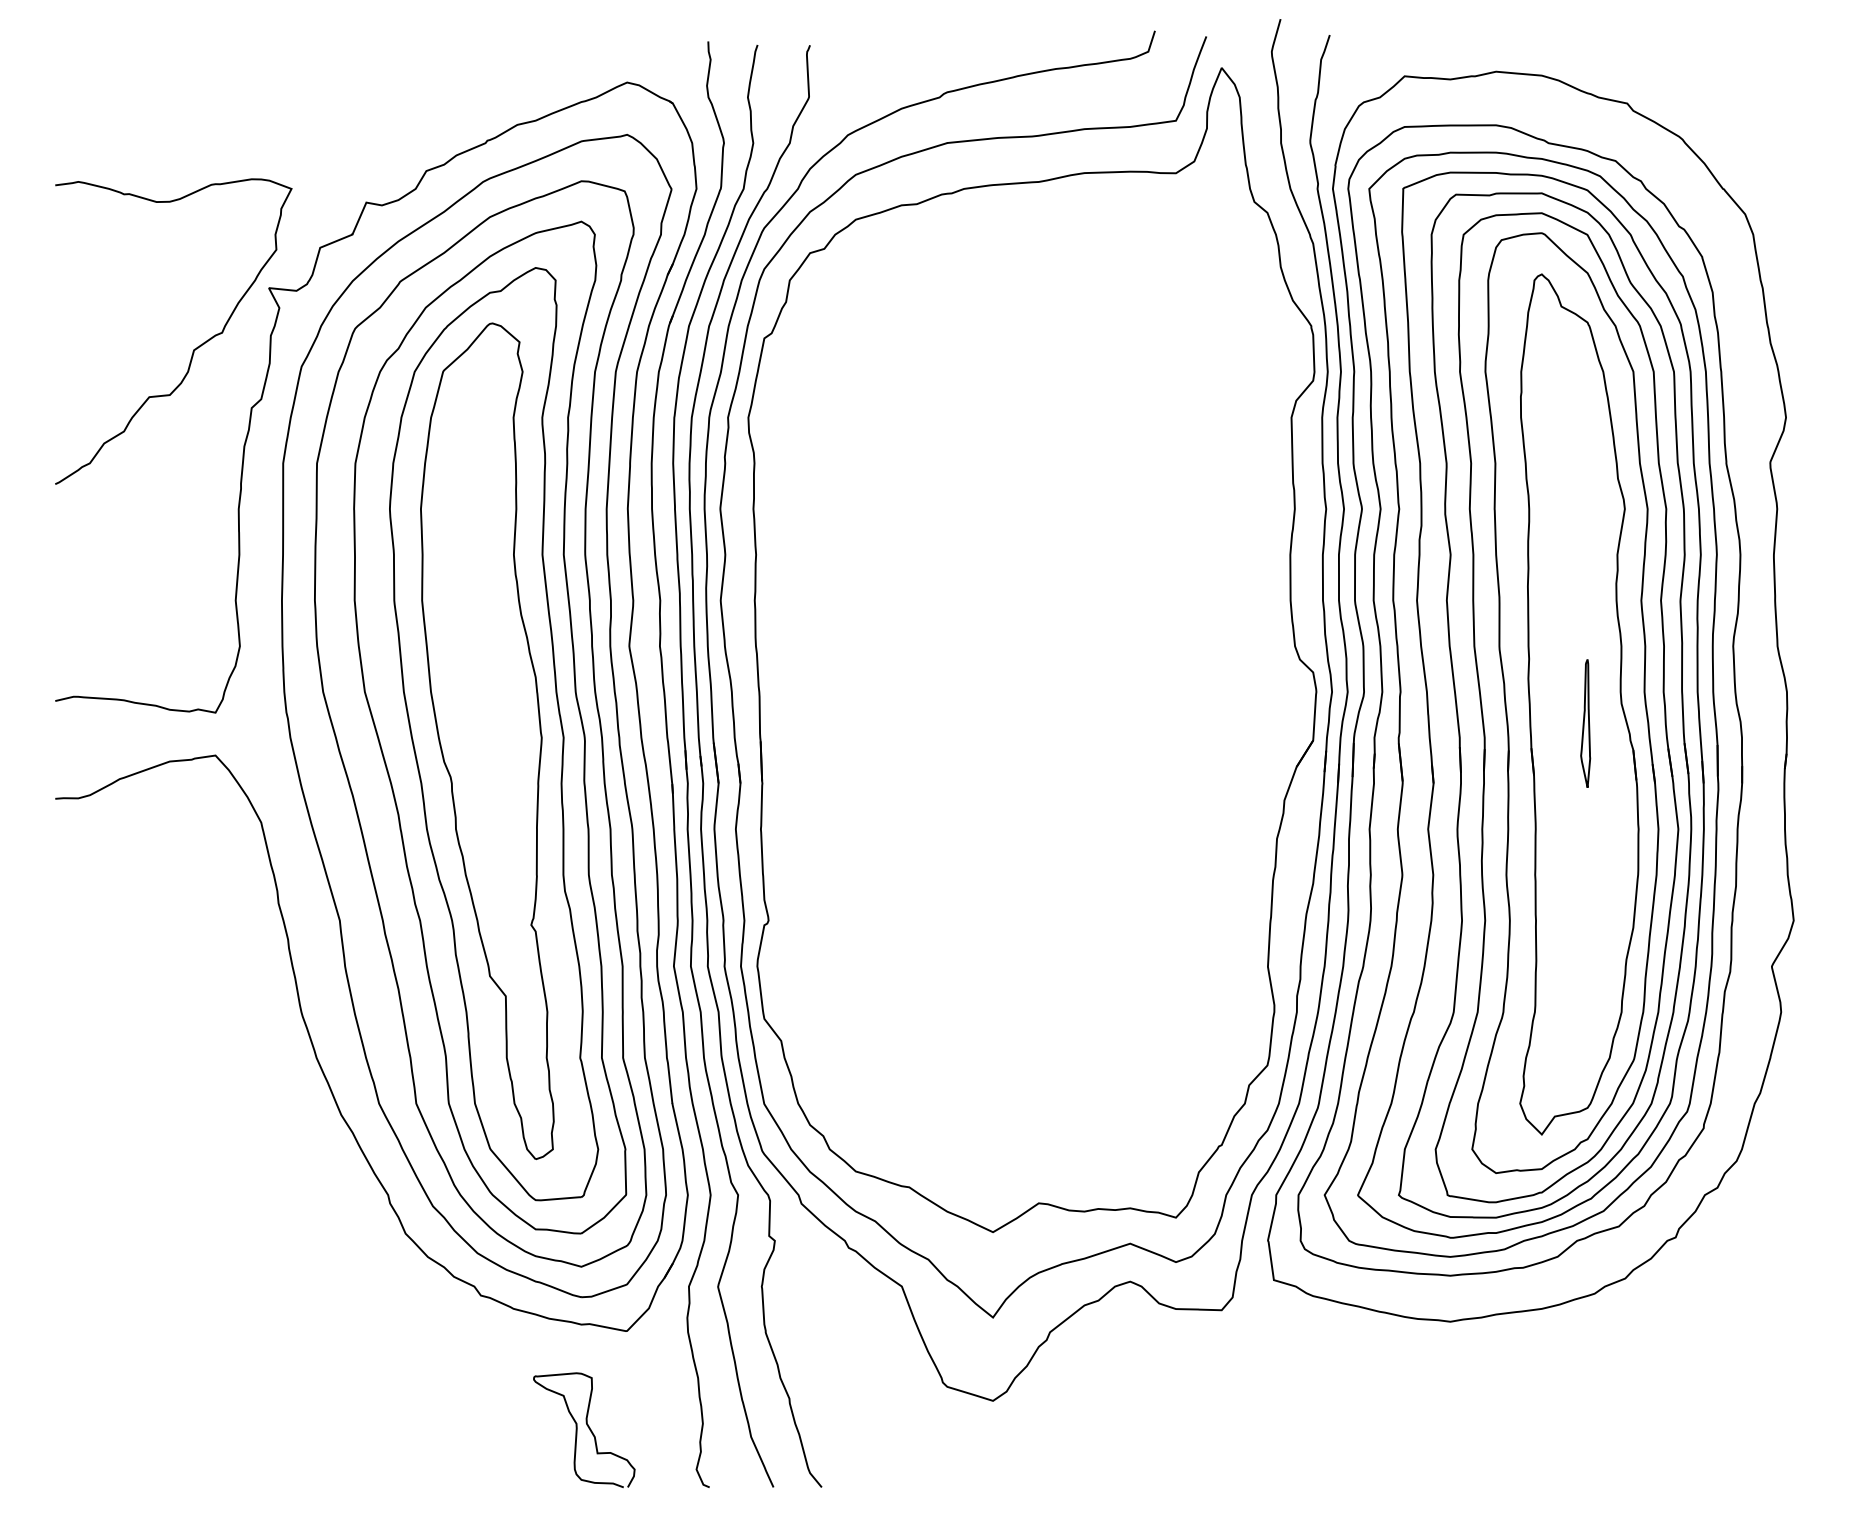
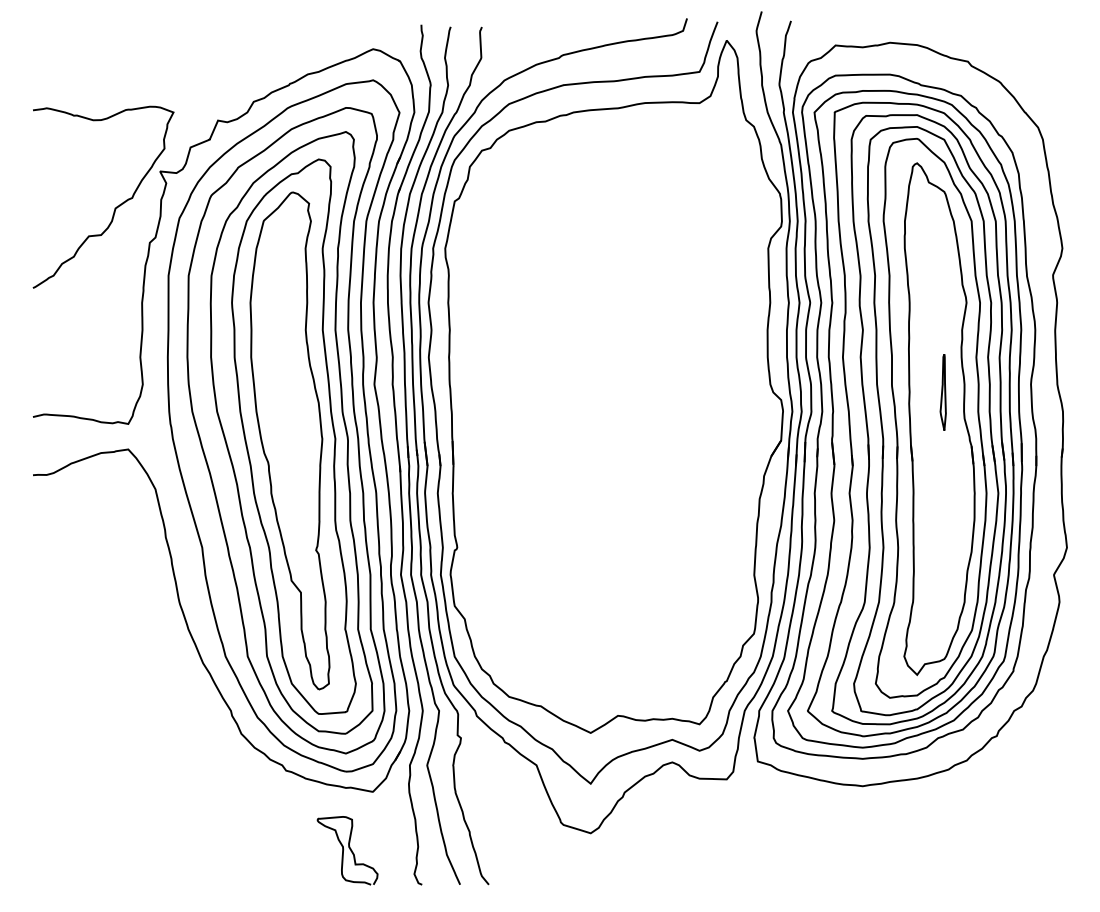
part: (1584, 723) -> (942, 392), moved

